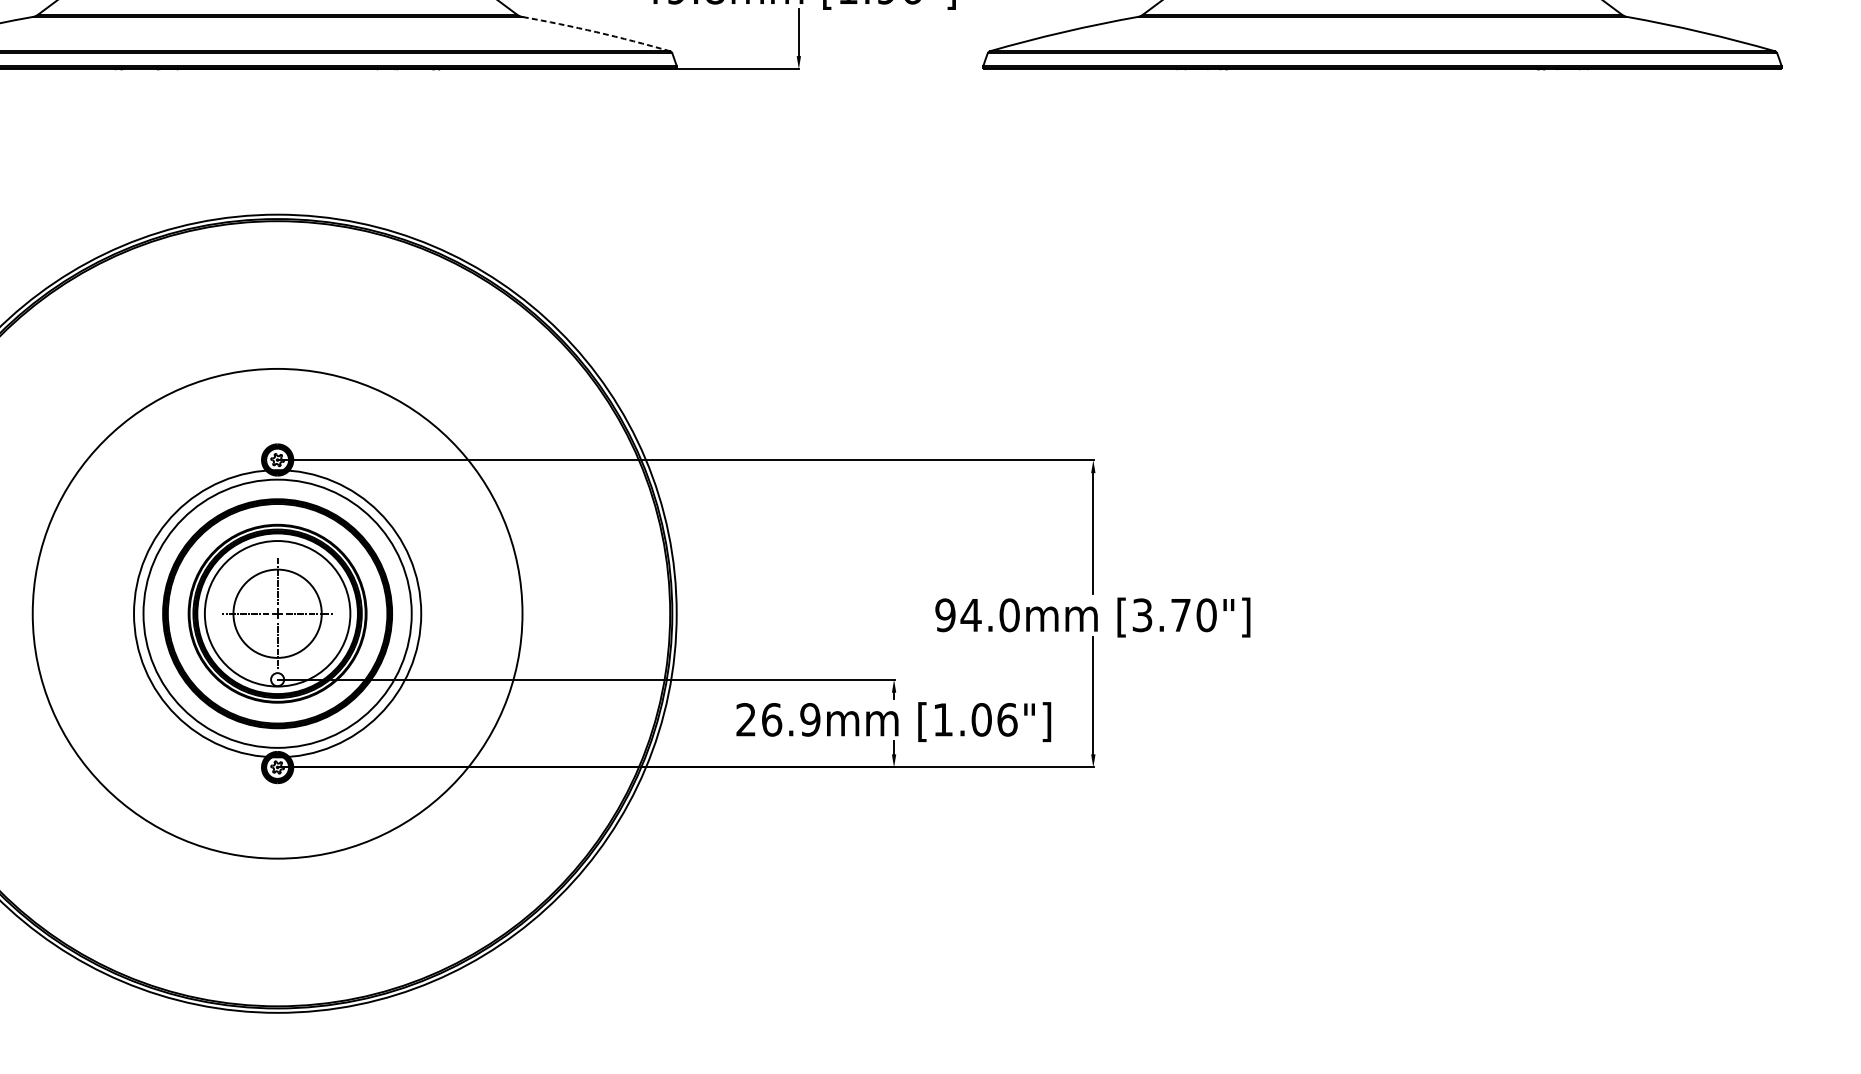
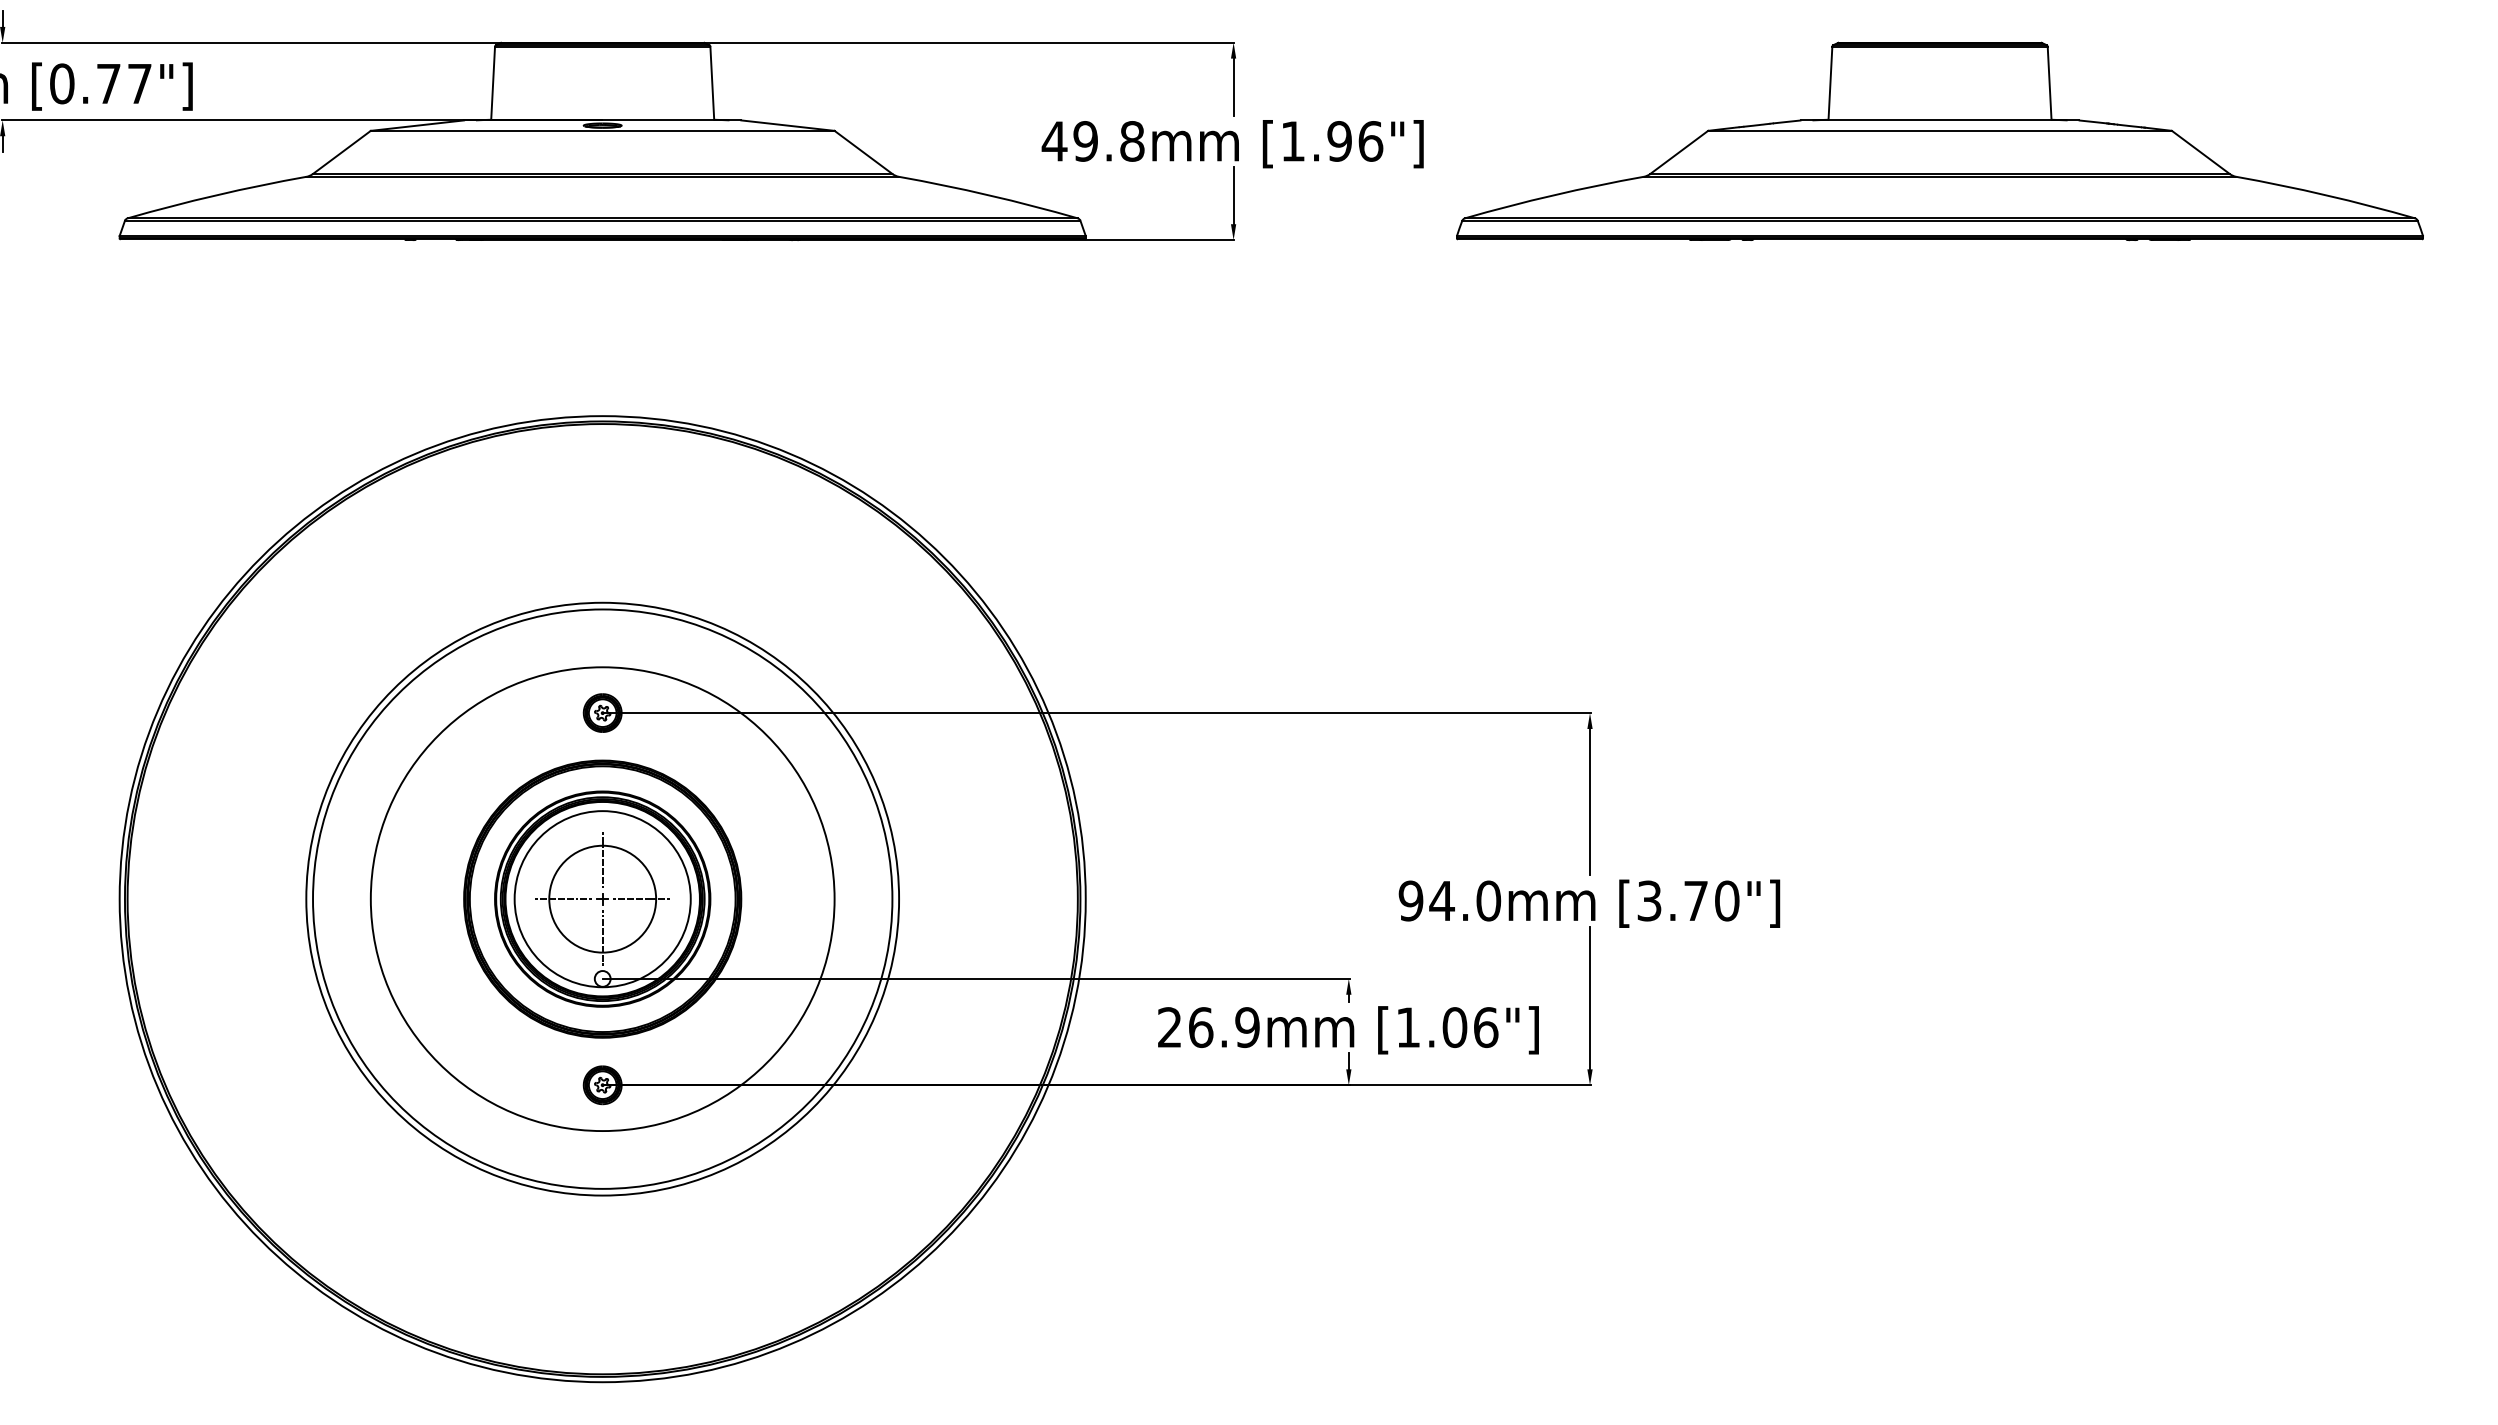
arc: (597, 32) -> (989, 195), dashed -> solid
circle: (277, 613) -> (602, 898), size x1.67
circle: (277, 614) -> (602, 899), size x1.43

